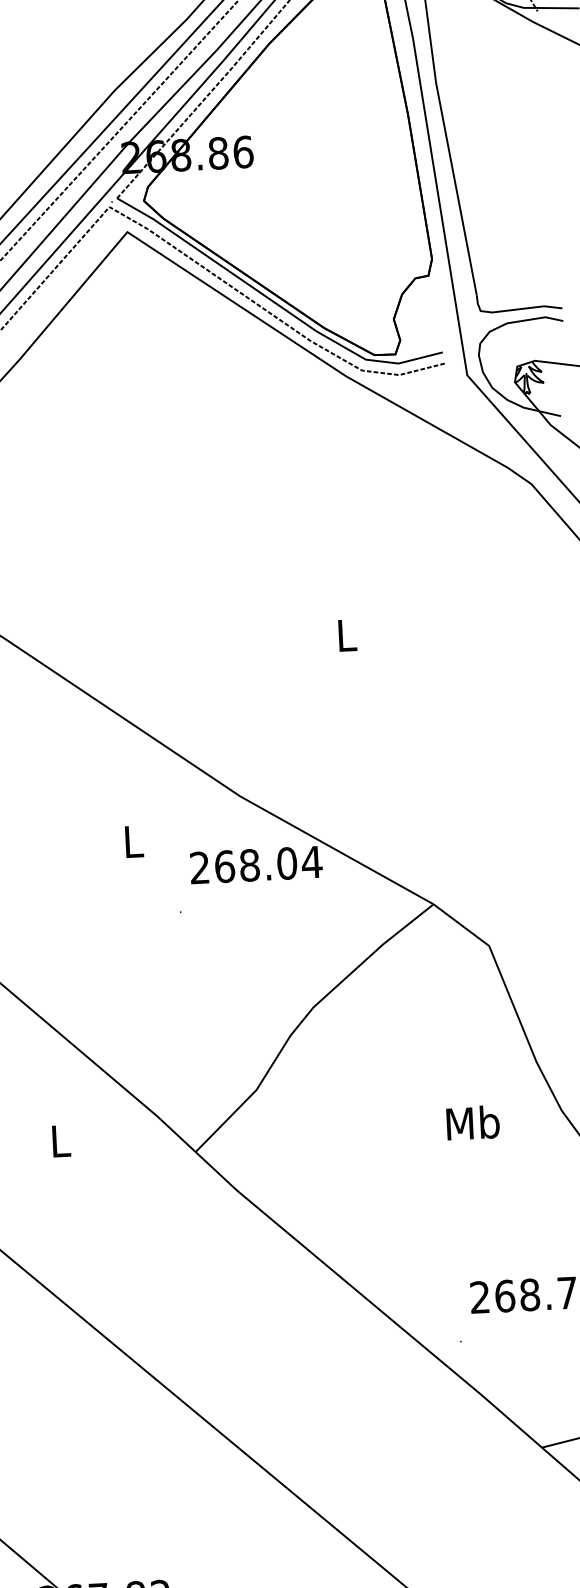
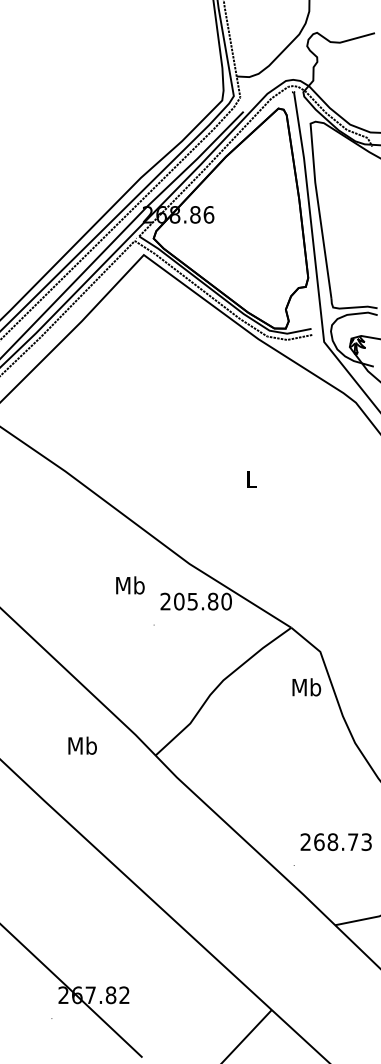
text: (133, 841) -> (130, 585), L -> Mb
text: (269, 864) -> (203, 601), 268.04 -> 205.80
text: (472, 1123) -> (306, 687), moved
text: (60, 1140) -> (82, 745), L -> Mb

